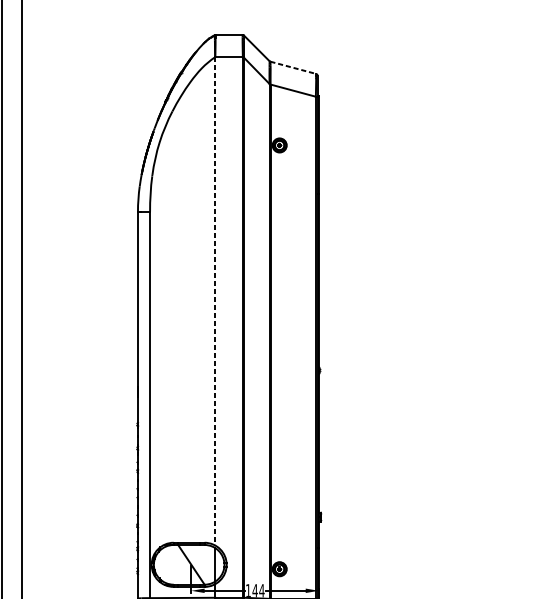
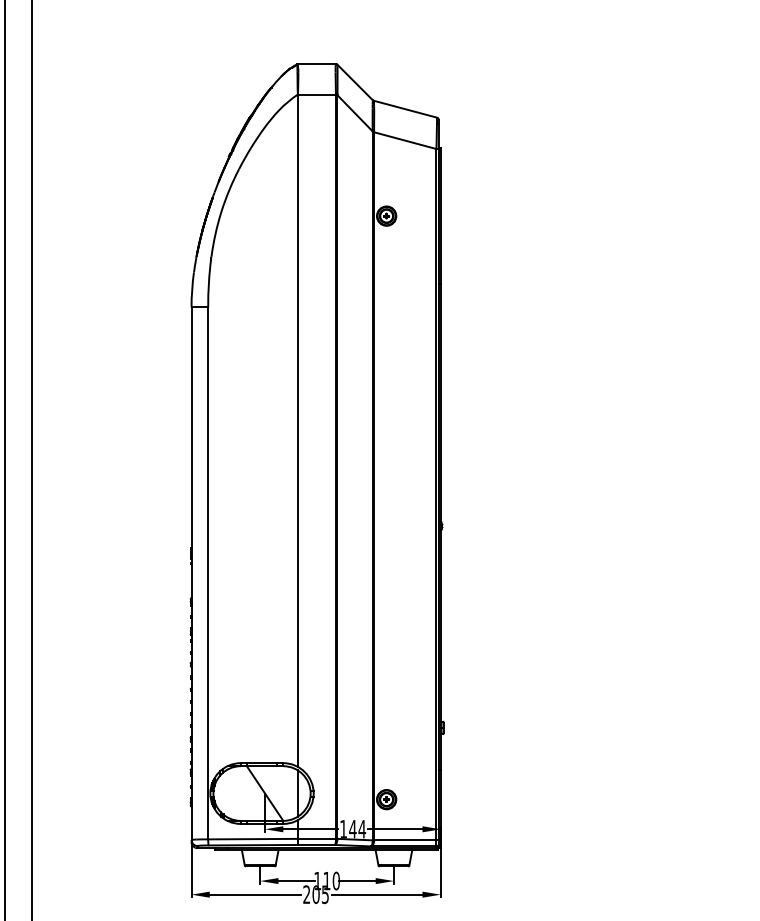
line: (293, 68) -> (405, 109), dashed -> solid
line: (214, 301) -> (297, 431), dashed -> solid

